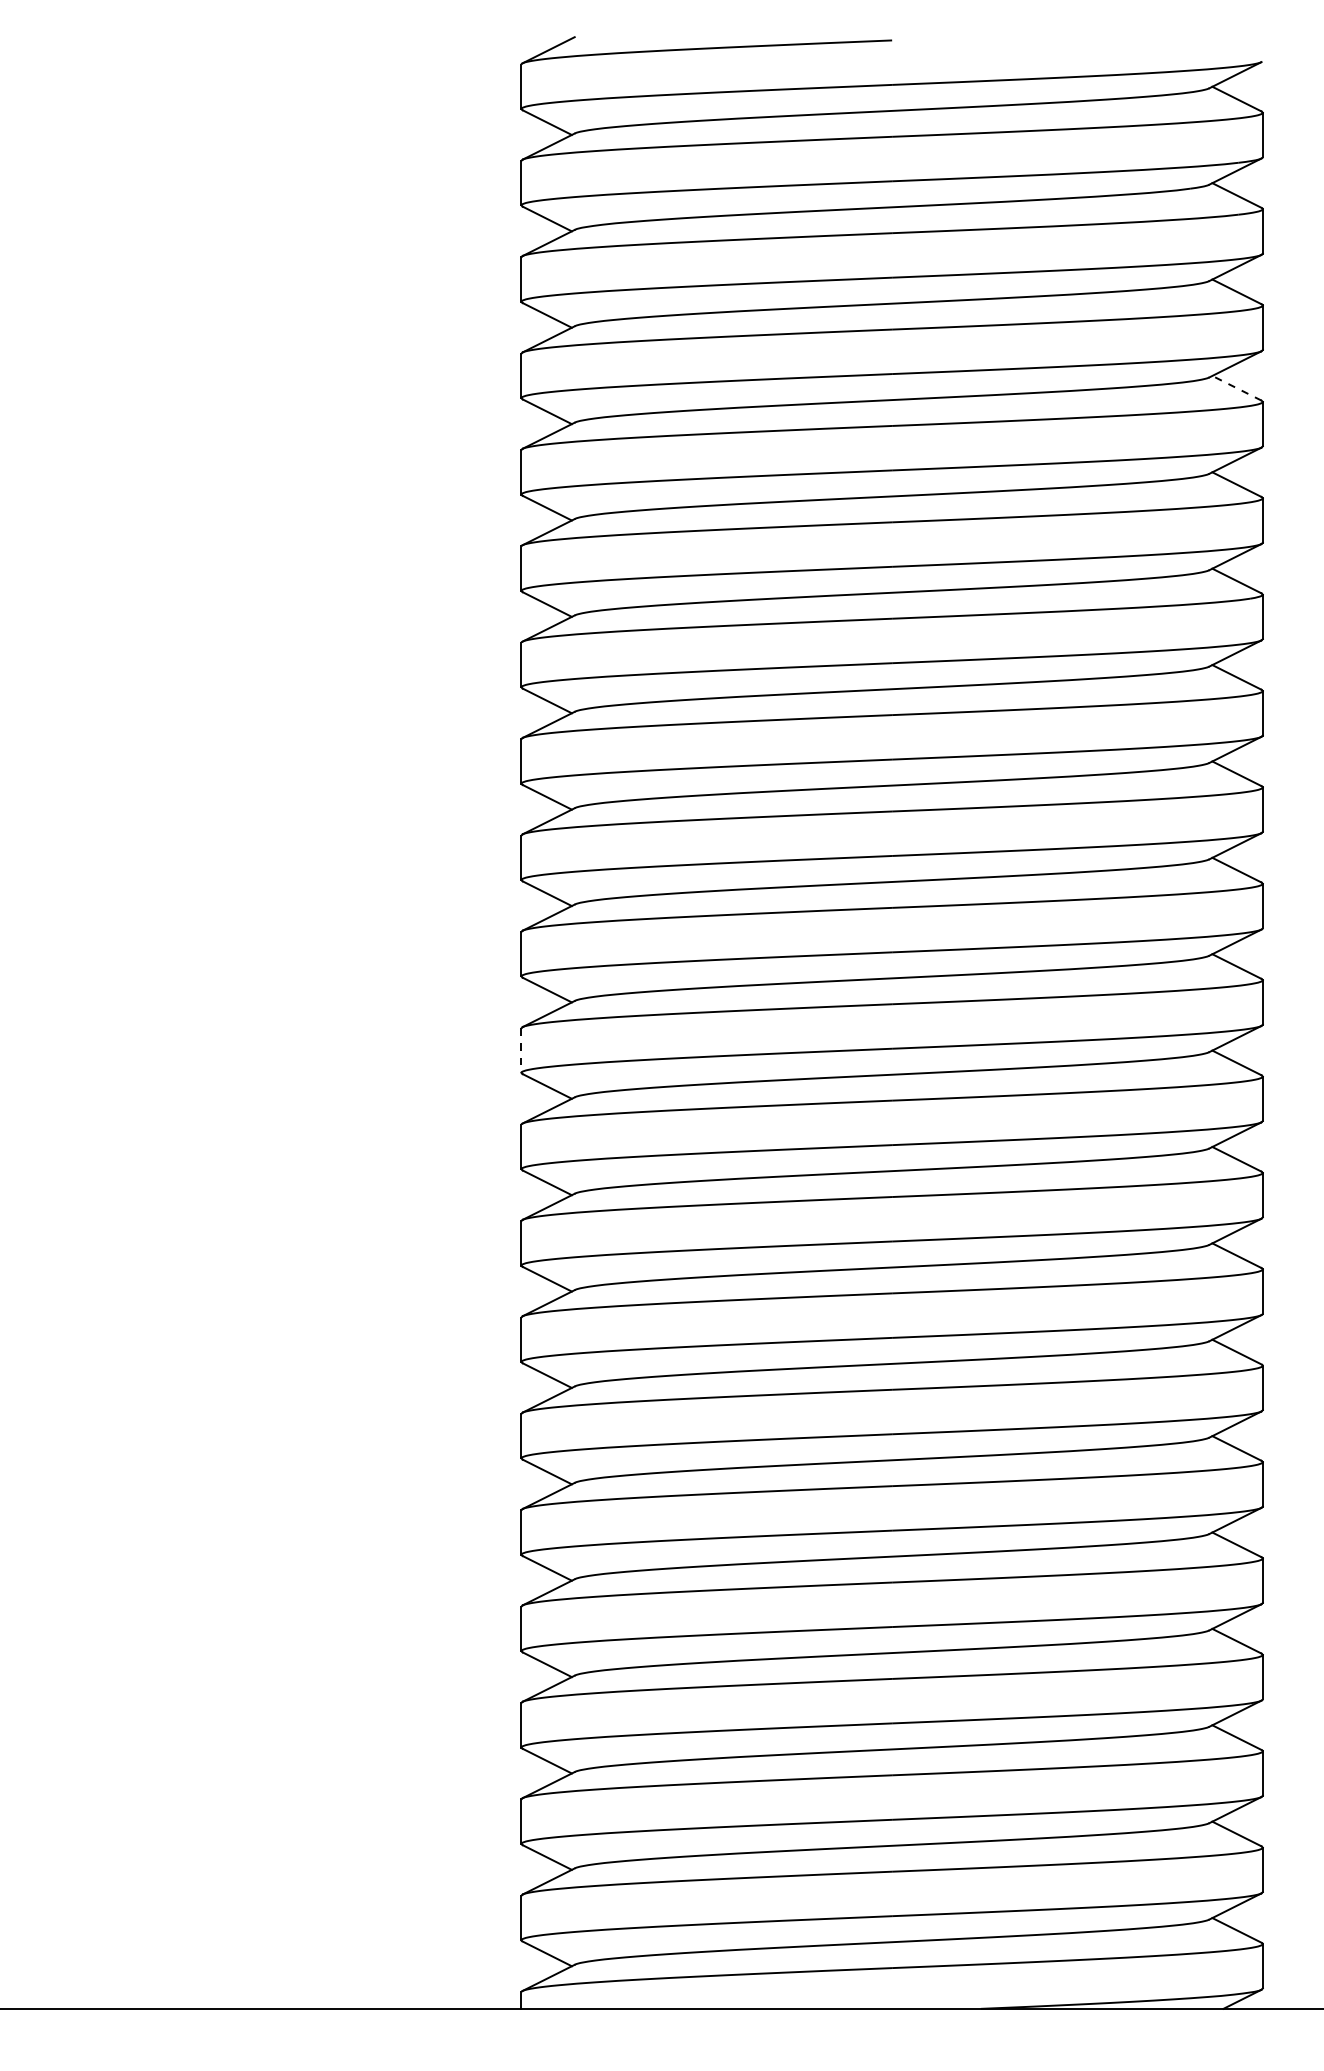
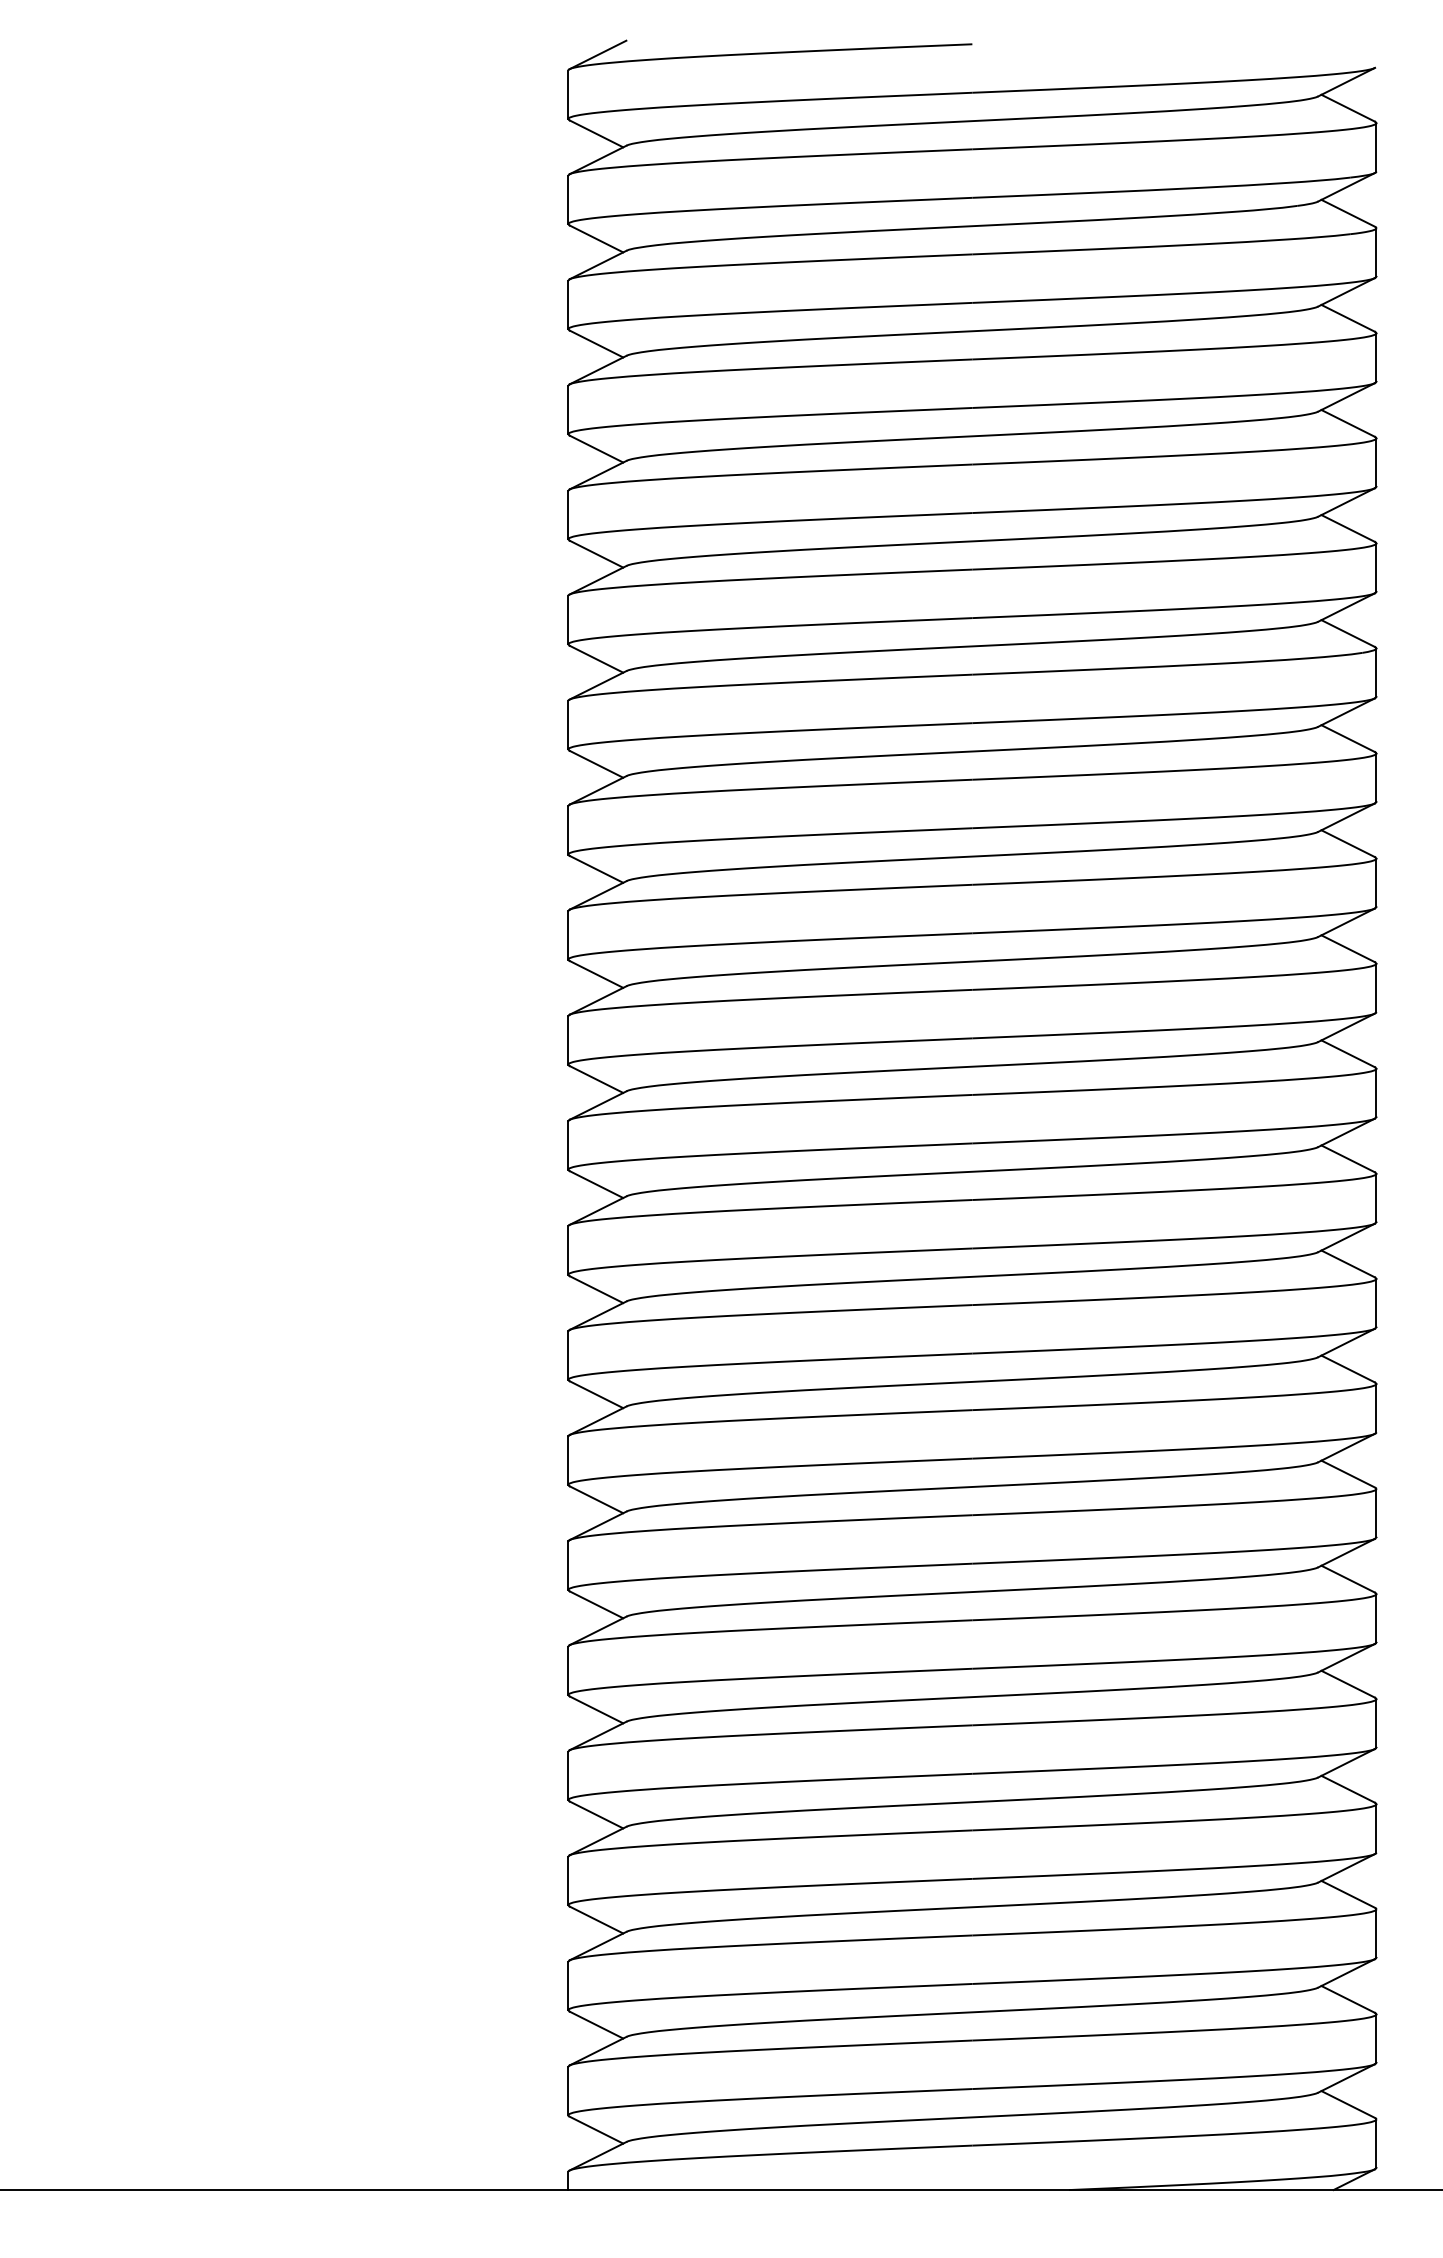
line: (1236, 388) -> (1347, 423), dashed -> solid
line: (521, 1051) -> (568, 1146), dashed -> solid

